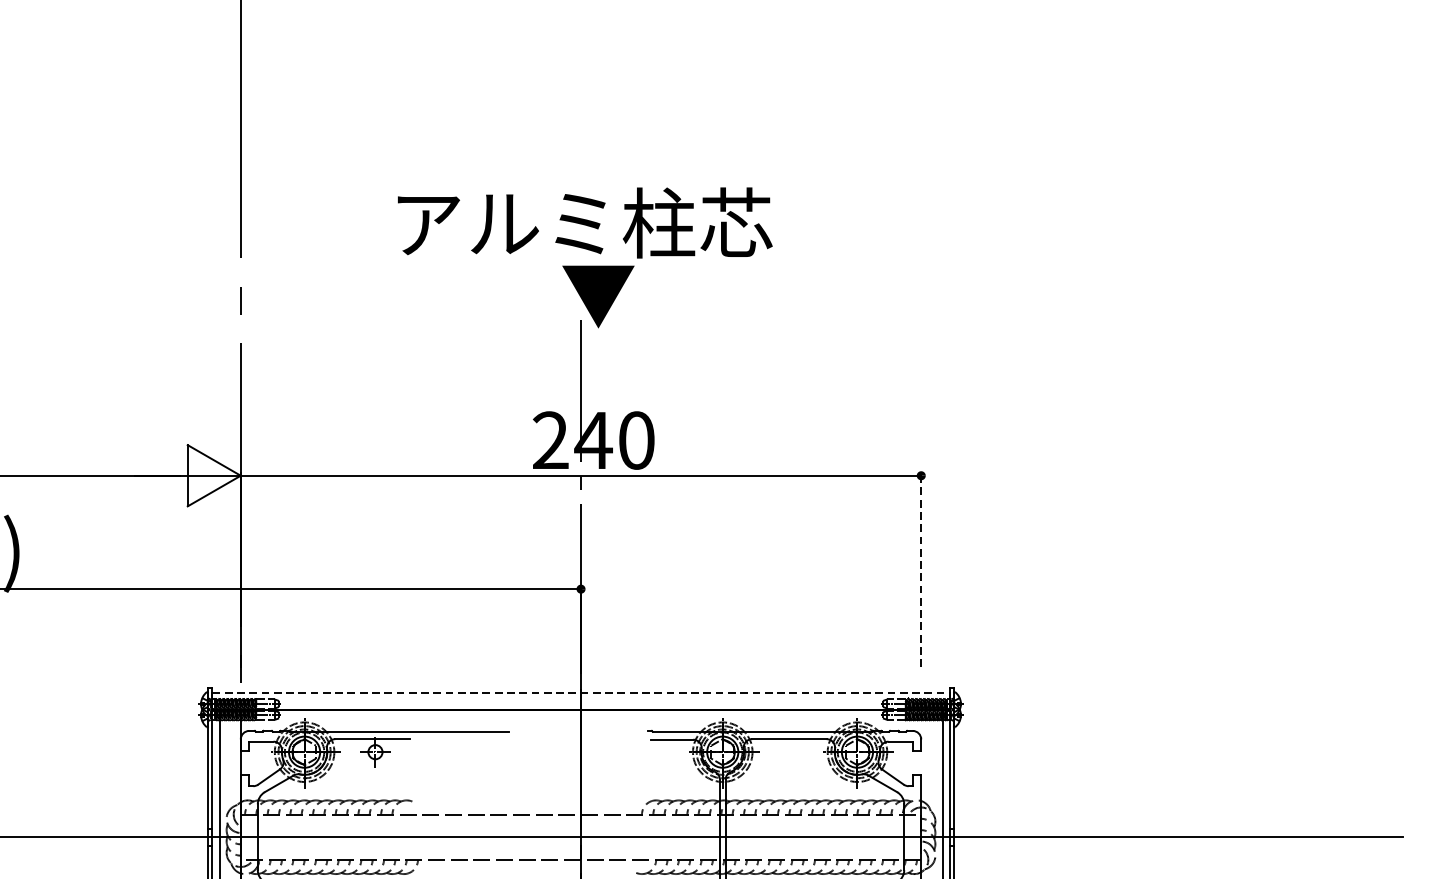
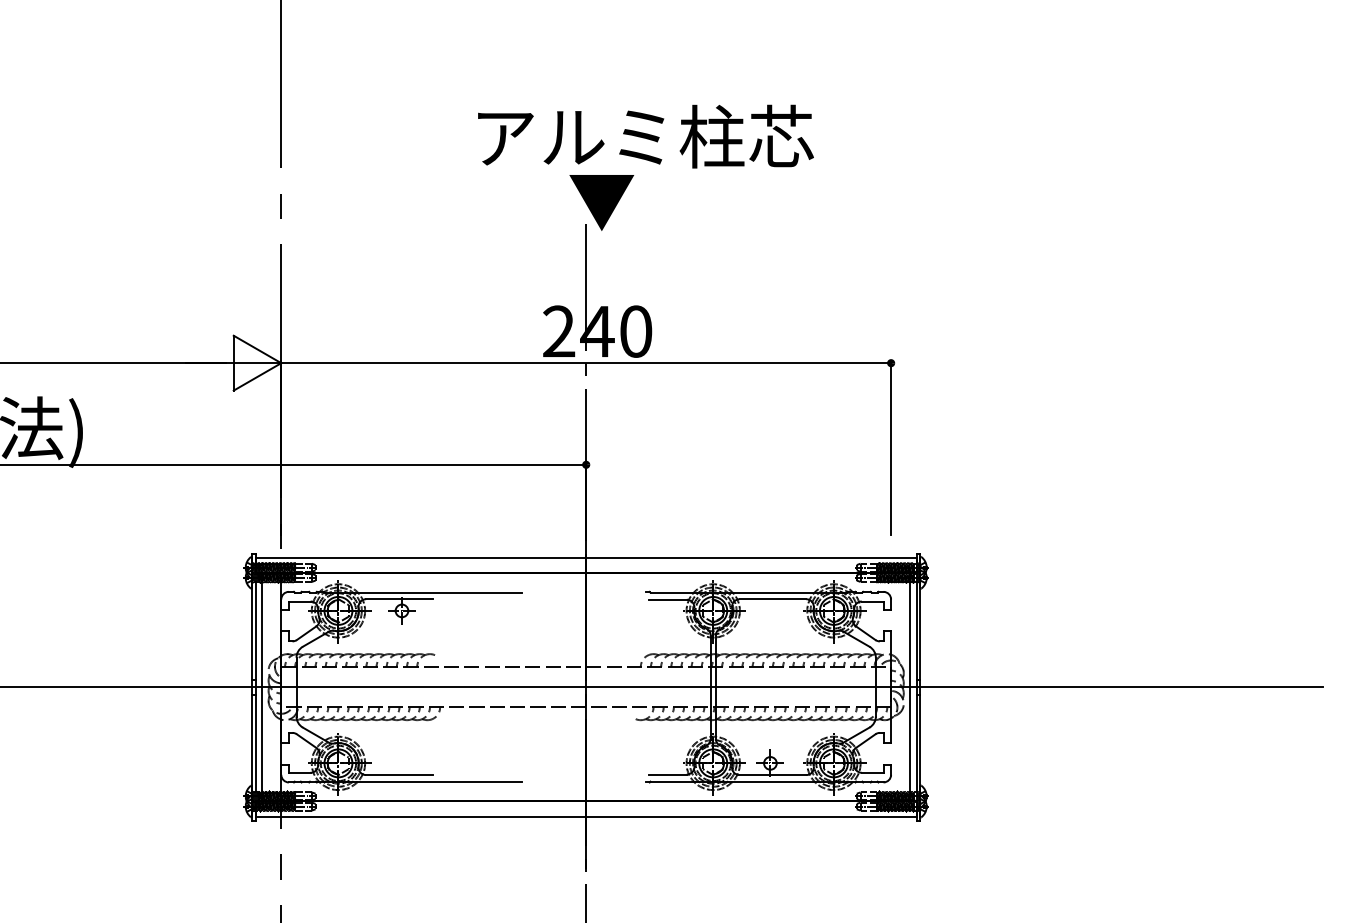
text: (584, 222) -> (645, 136), moved
line: (921, 569) -> (891, 447), dashed -> solid
line: (581, 692) -> (586, 557), dashed -> solid

